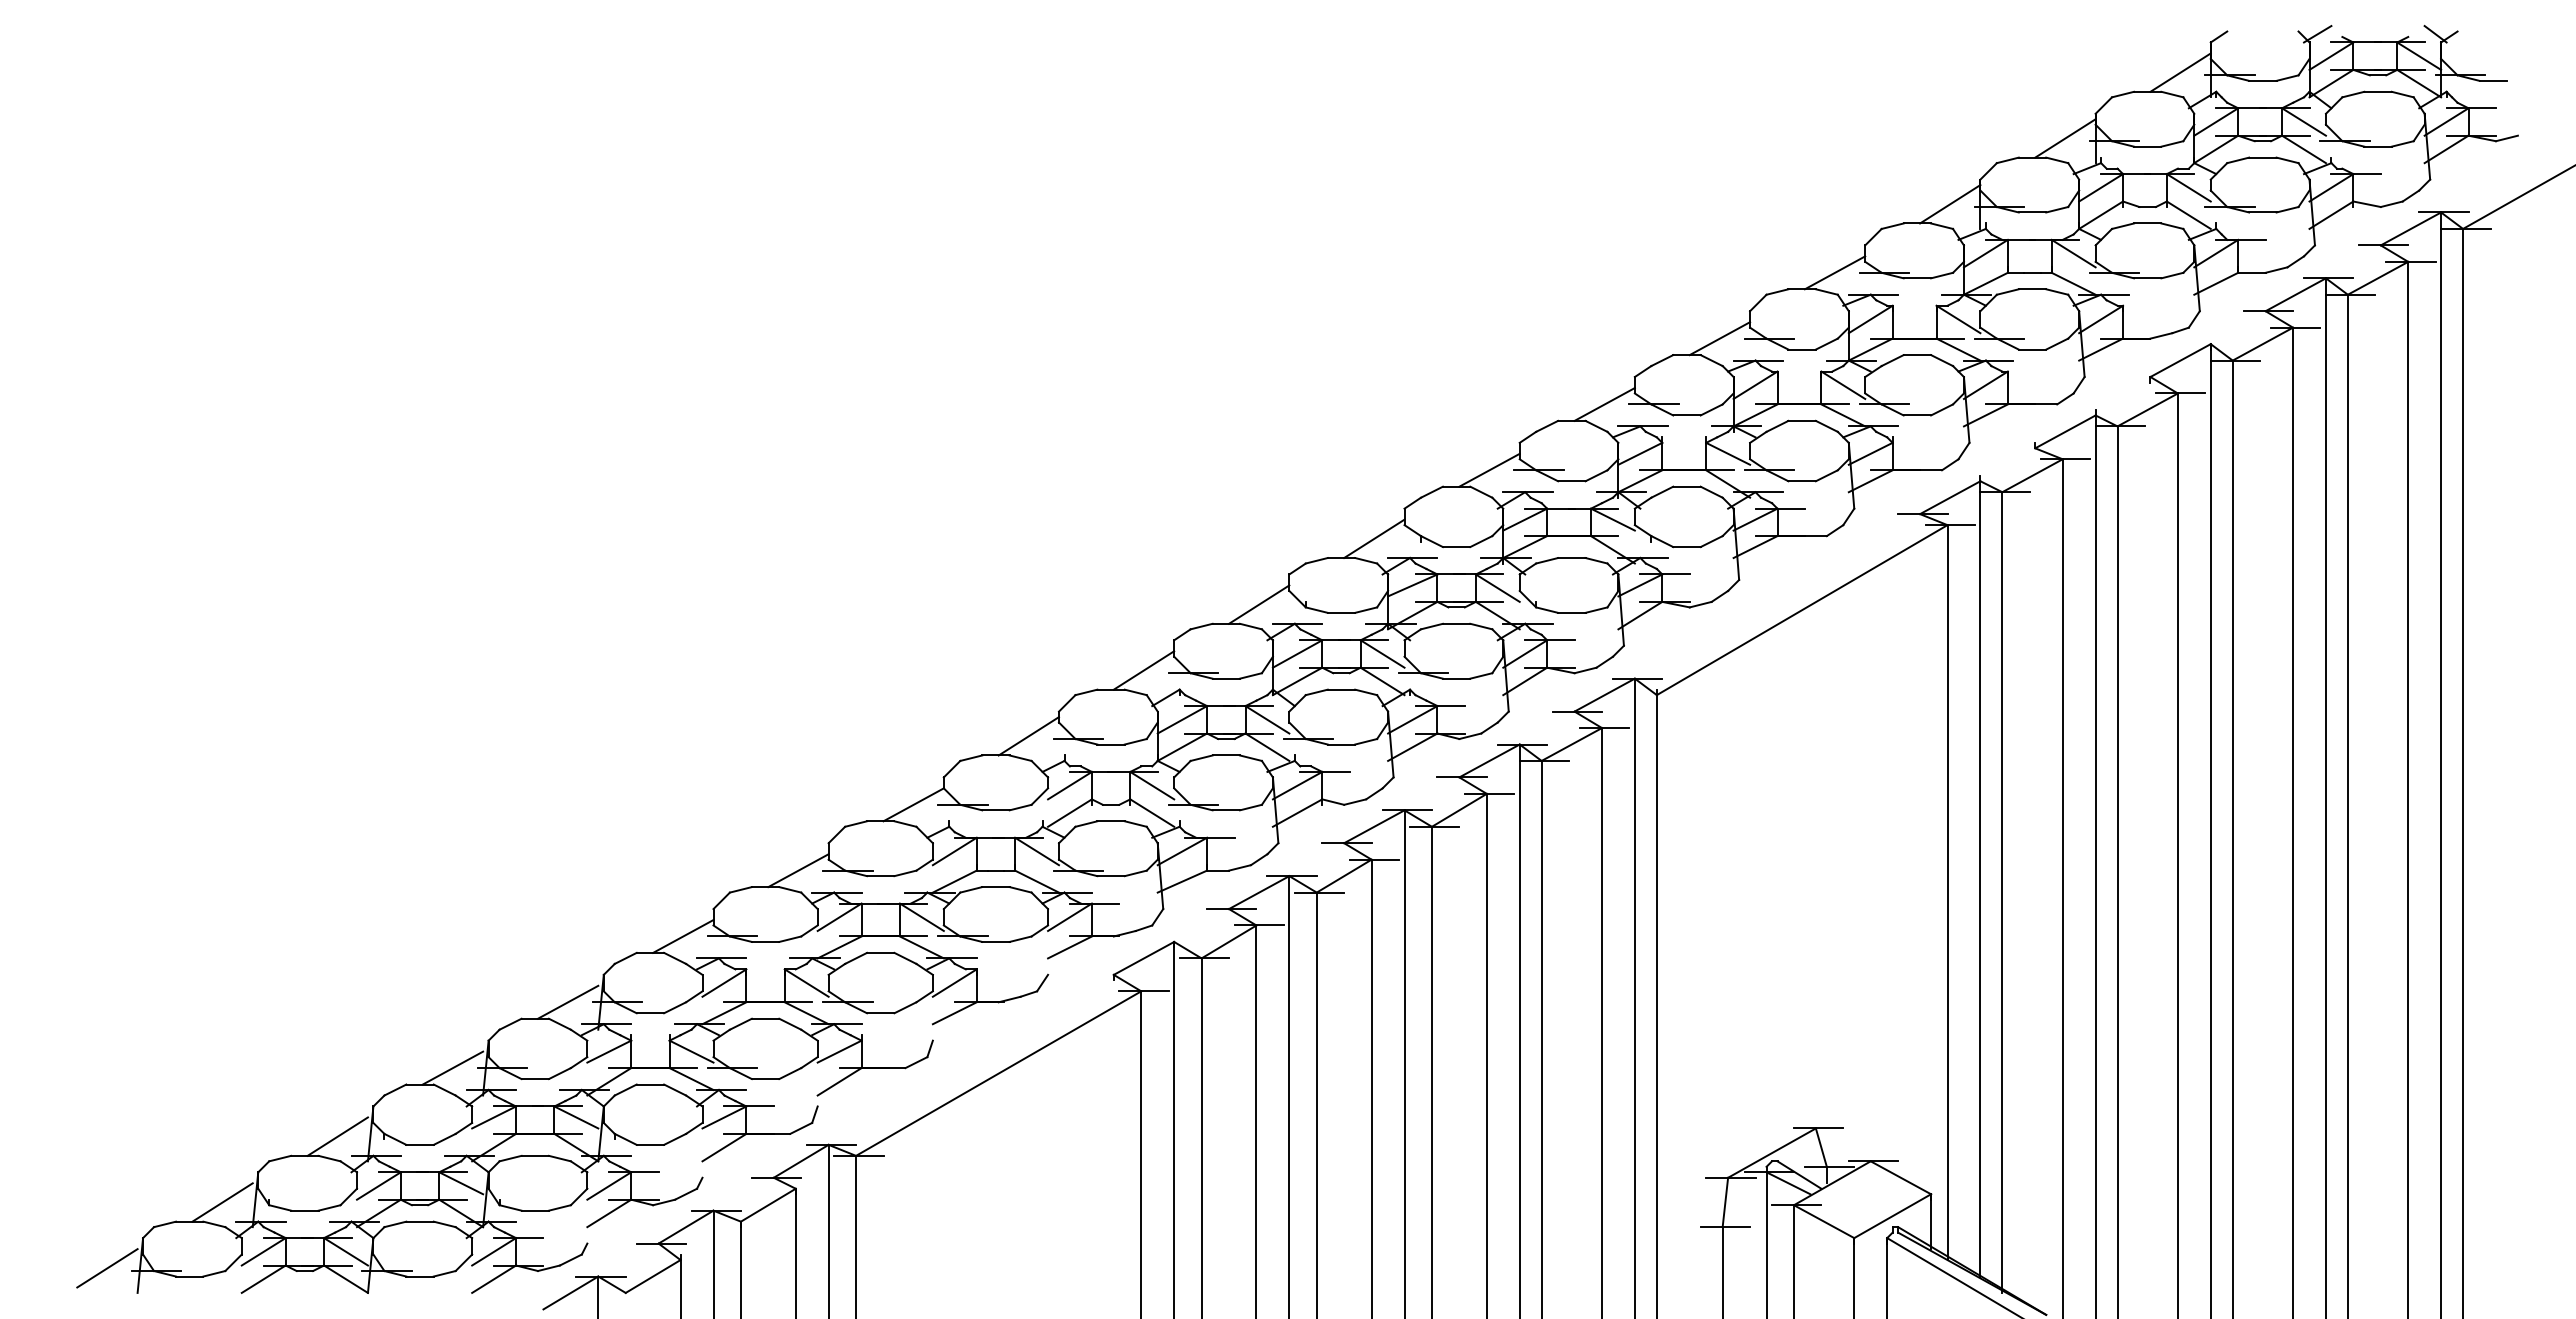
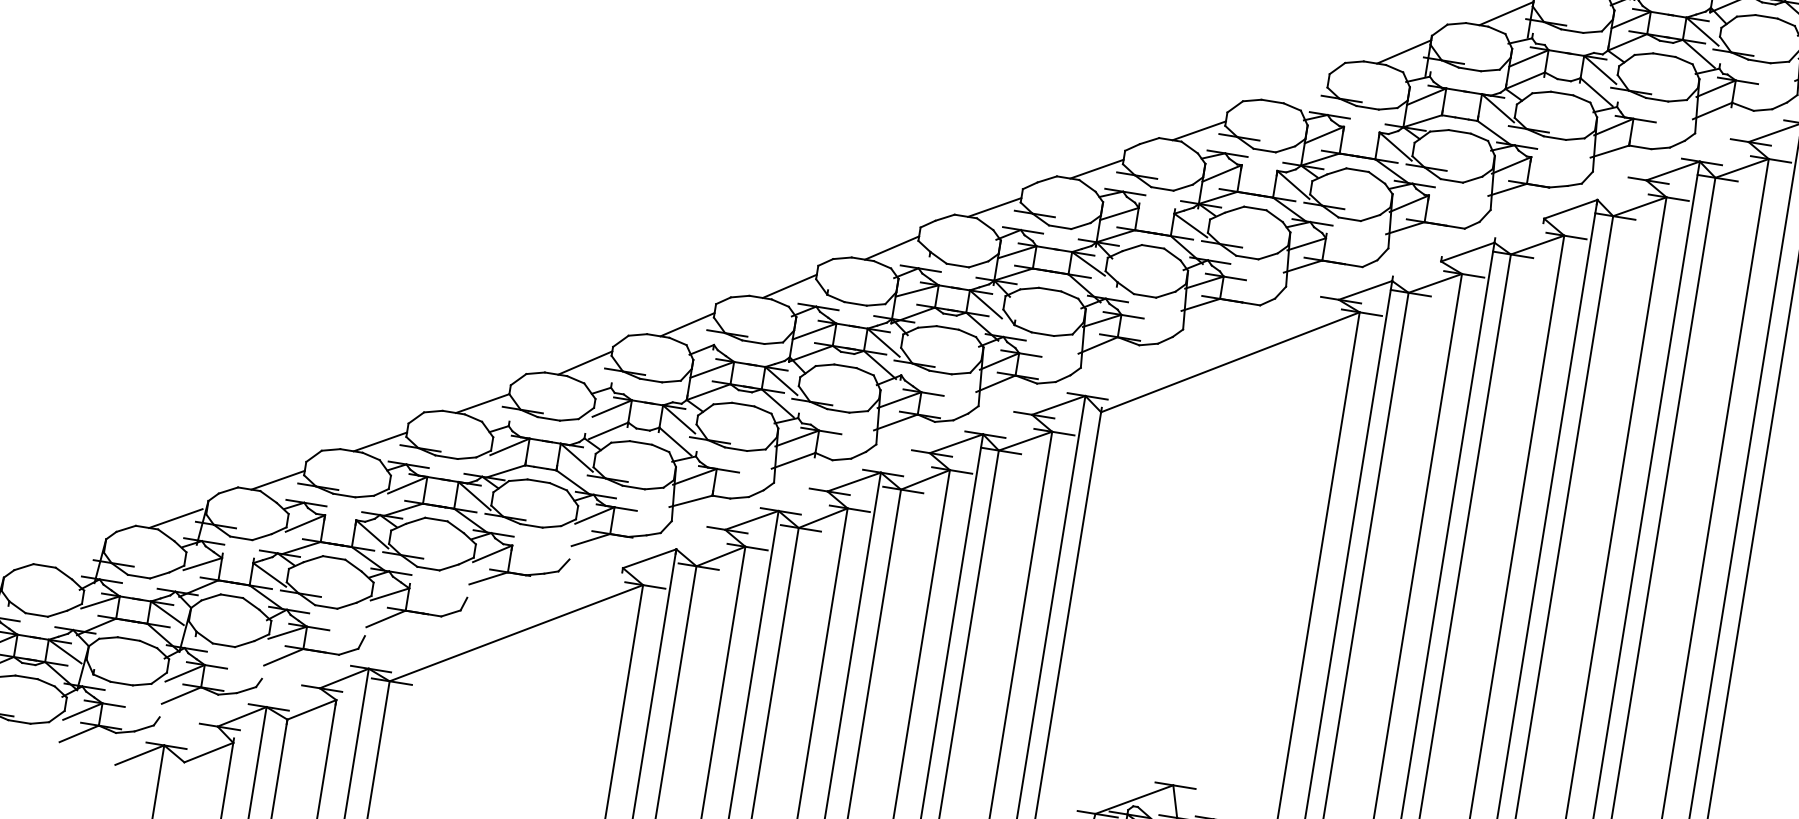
line: (1834, 272) -> (1301, 92), removed
line: (452, 1067) -> (73, 556), removed

